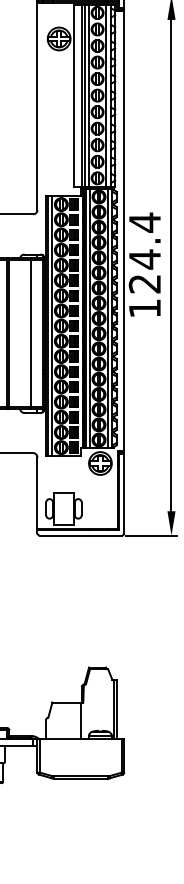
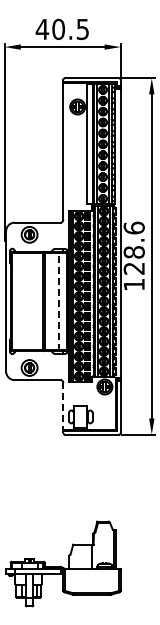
text: (143, 241) -> (133, 240), 124.4 -> 128.6
line: (31, 333) -> (59, 301), solid -> dashed
line: (37, 494) -> (63, 407), solid -> dashed

